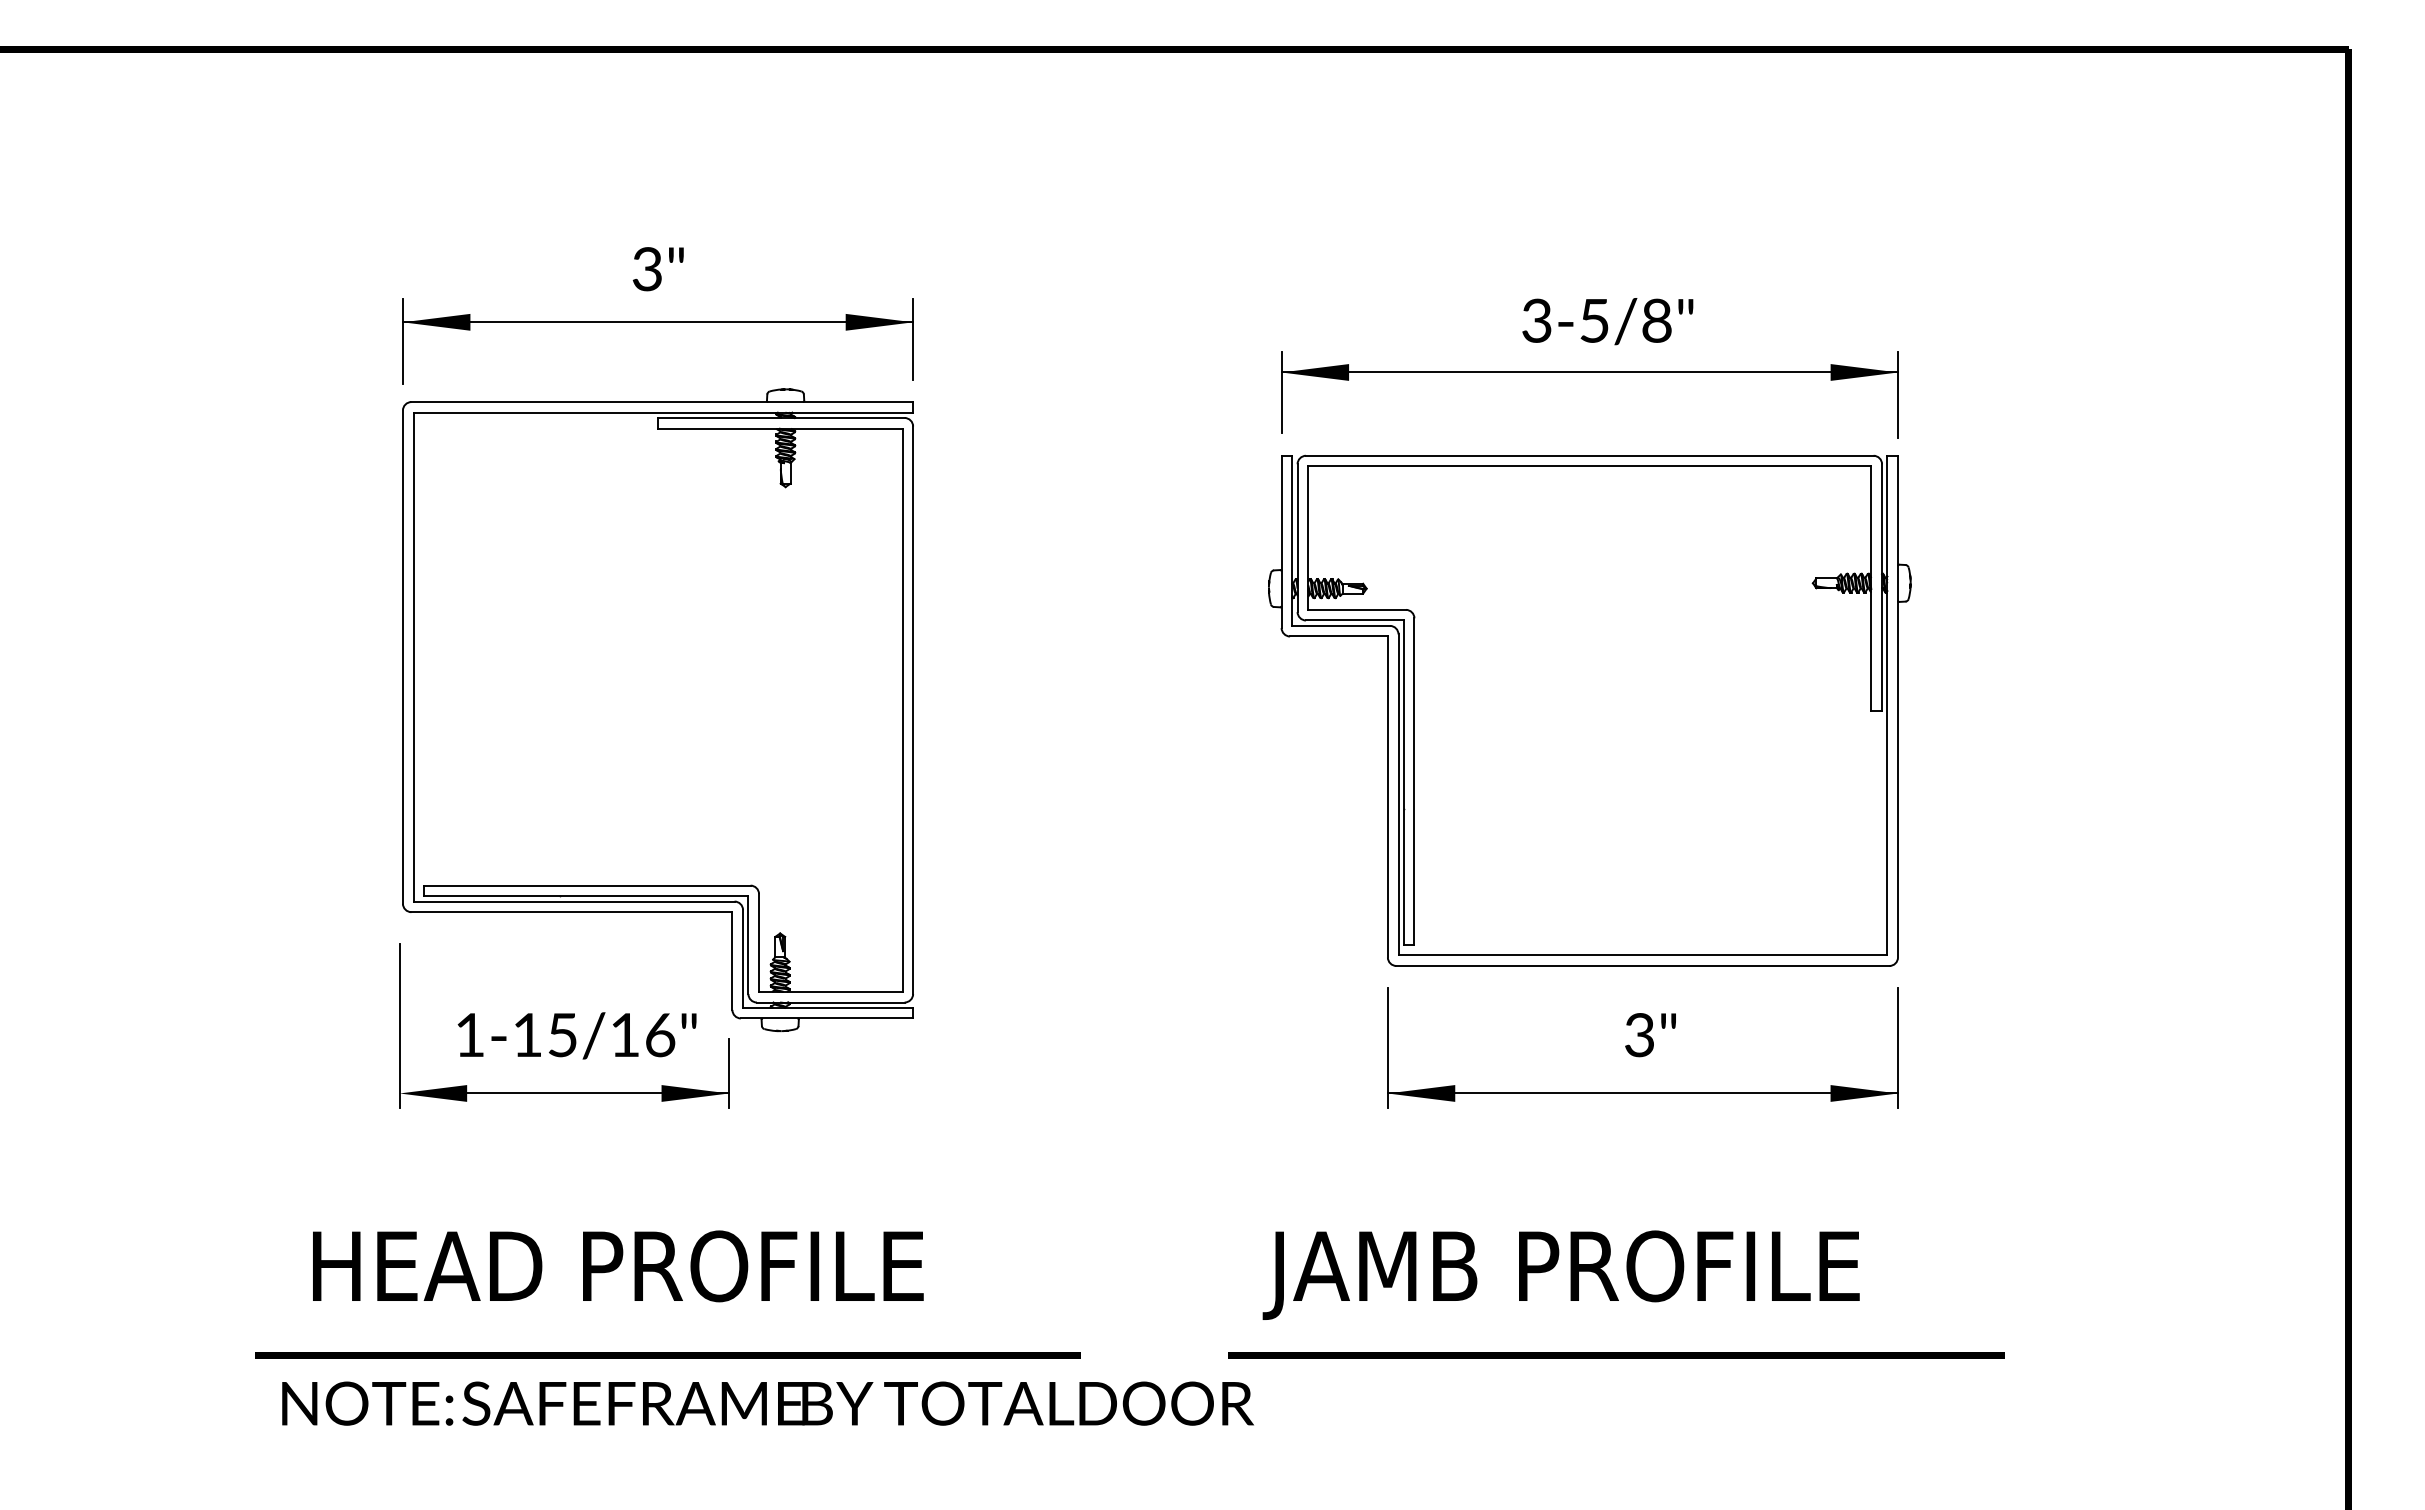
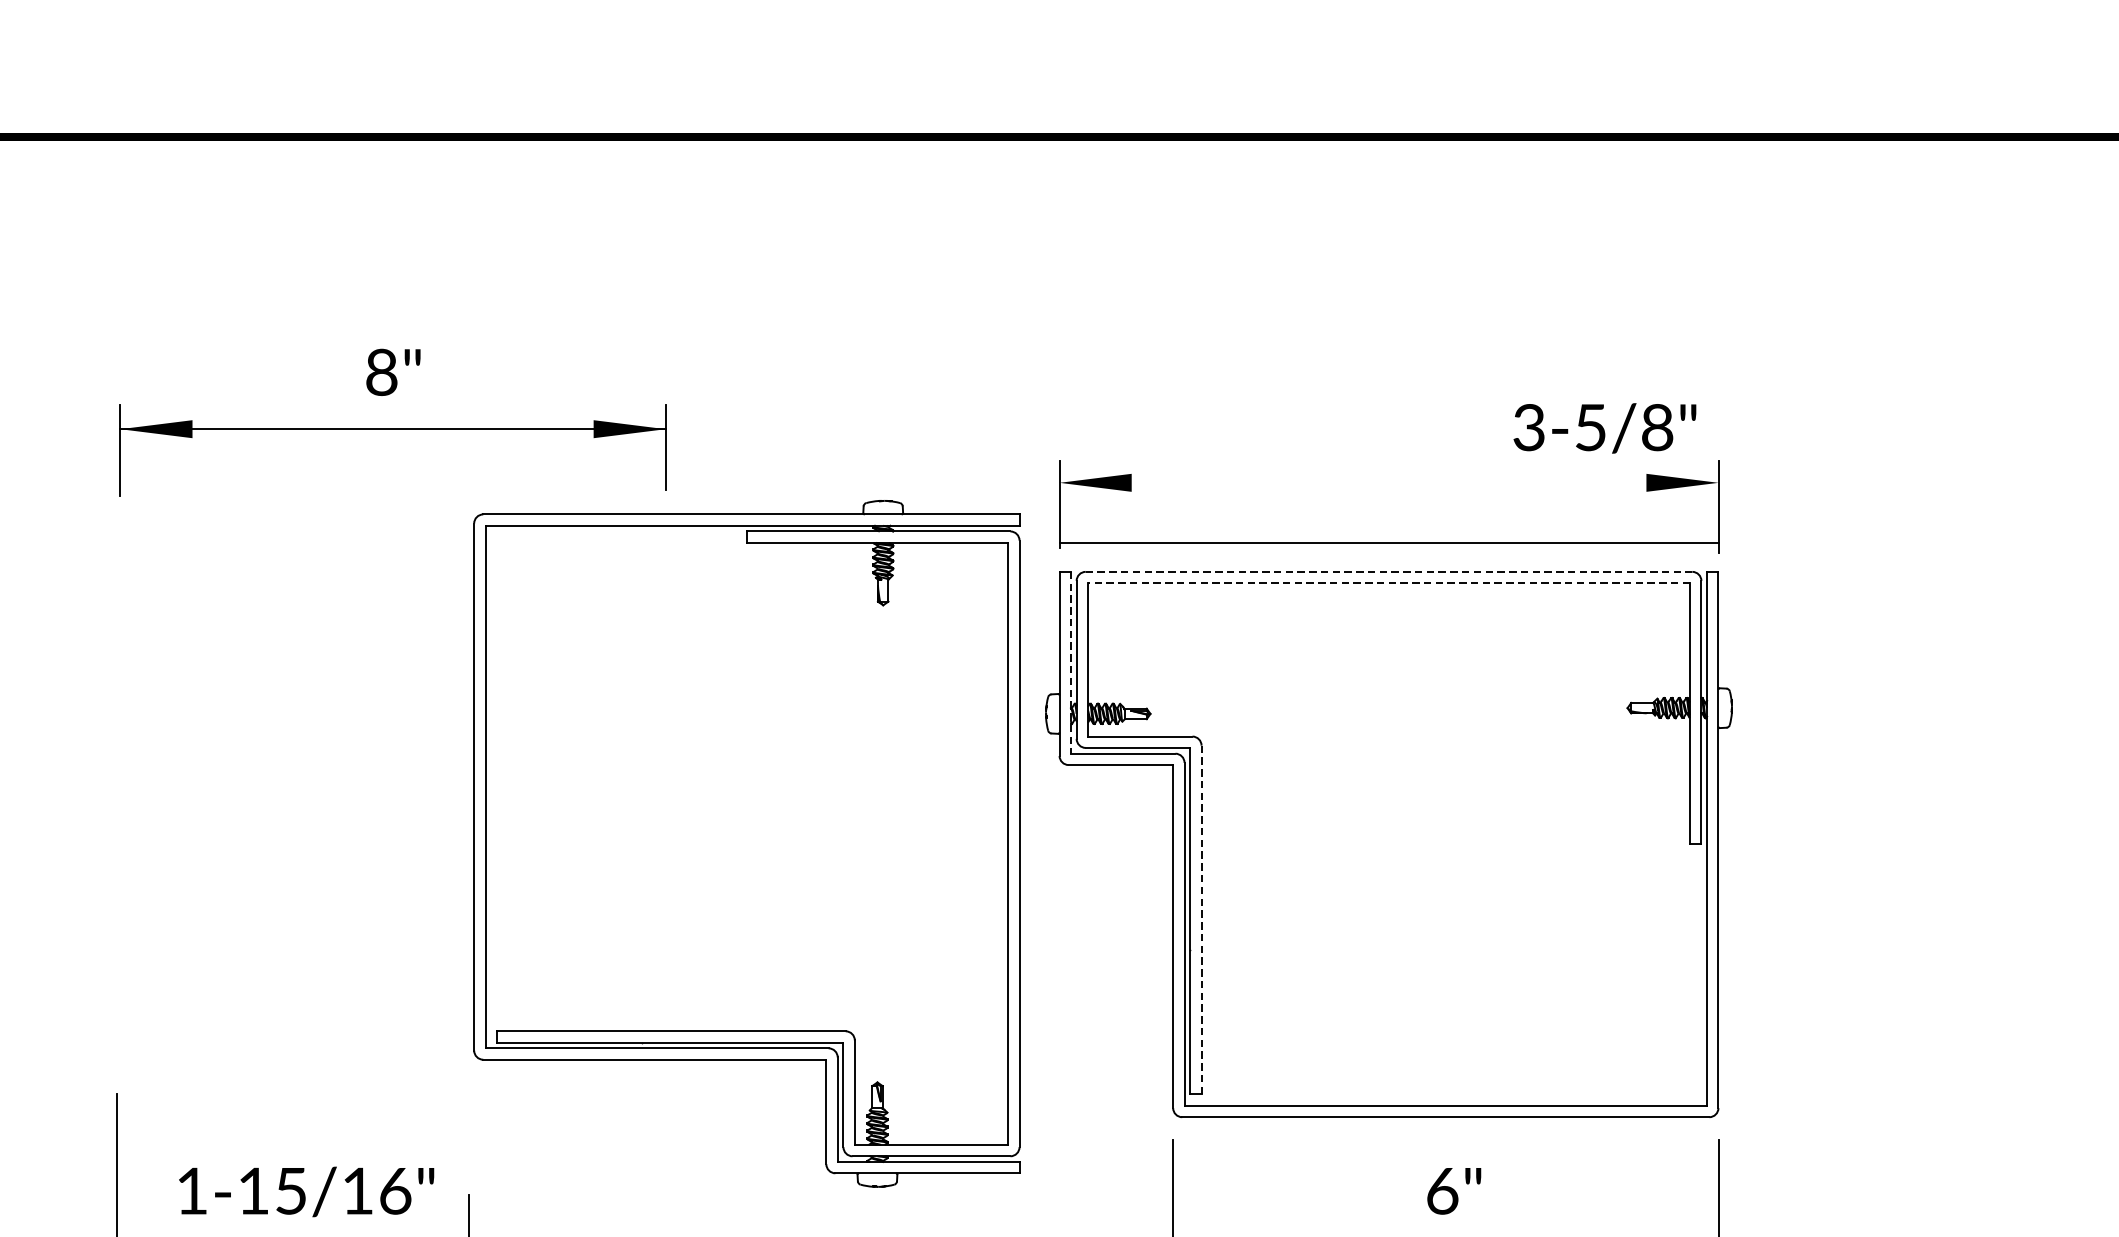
text: (647, 268) -> (381, 371), 3" -> 8"
text: (1607, 321) -> (1604, 428), moved
line: (1589, 372) -> (1388, 542), moved
line: (1589, 455) -> (1388, 571), solid -> dashed
line: (1589, 466) -> (1388, 583), solid -> dashed
line: (1292, 541) -> (1071, 663), solid -> dashed
part: (657, 710) -> (746, 844), moved
line: (1414, 782) -> (1201, 921), solid -> dashed
text: (1639, 1034) -> (1442, 1190), 3" -> 6"

